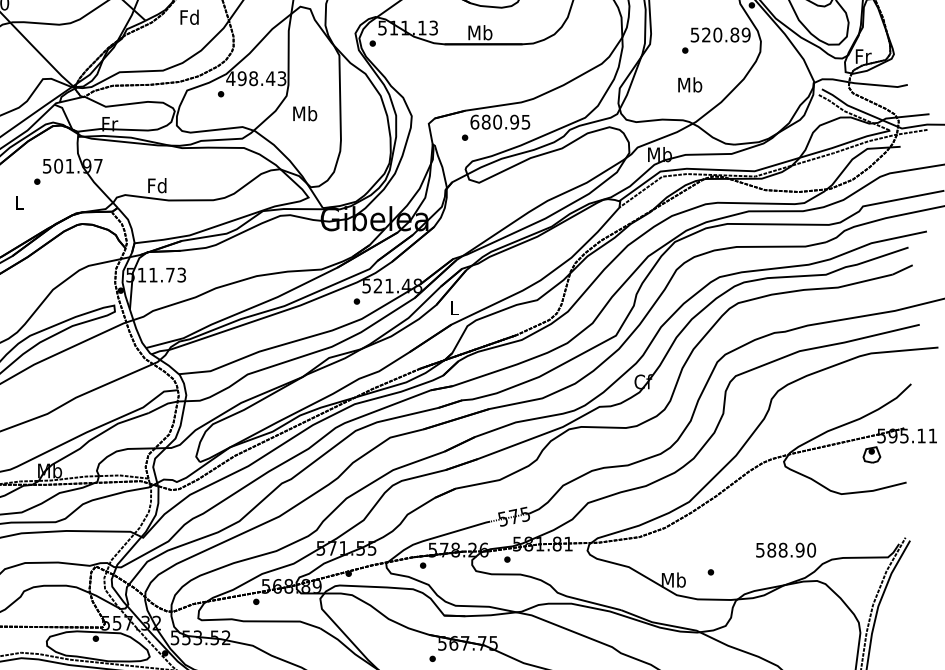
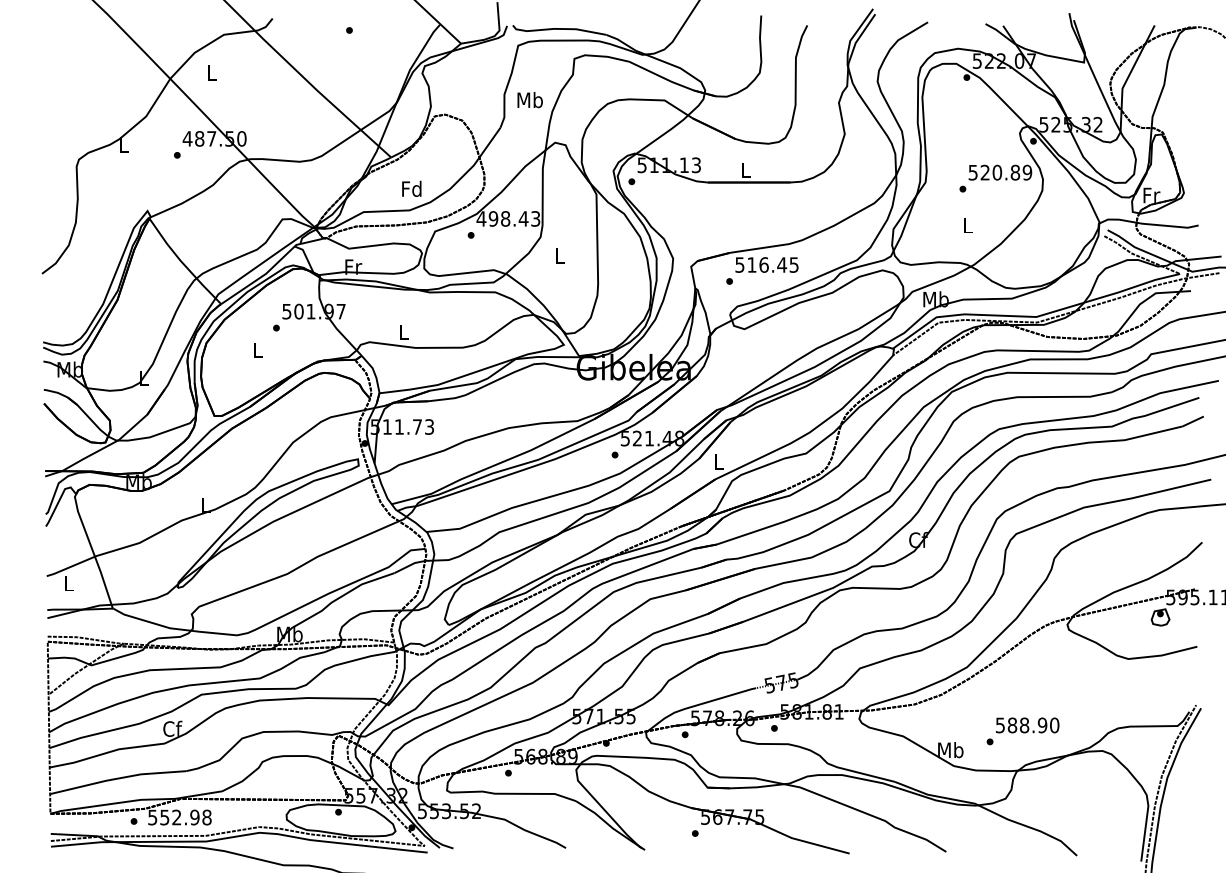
text: (189, 16) -> (411, 188), moved
text: (480, 32) -> (745, 170), Mb -> L
text: (689, 84) -> (967, 225), Mb -> L
text: (304, 113) -> (559, 255), Mb -> L
text: (495, 121) -> (761, 264), 680.95 -> 516.45
text: (157, 185) -> (403, 332), Fd -> L
text: (785, 550) -> (1027, 725), moved

